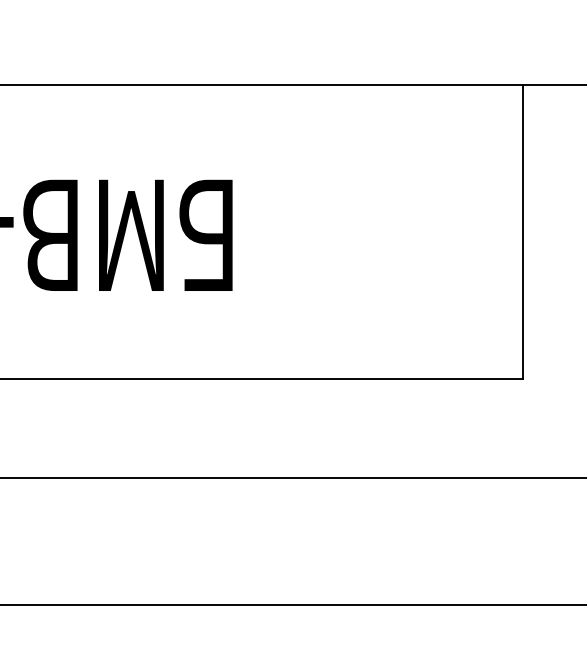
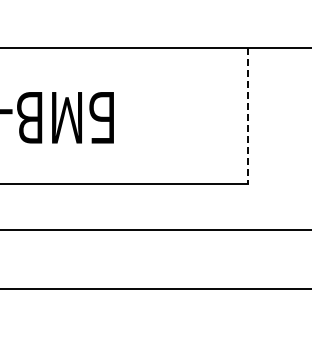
line: (523, 232) -> (248, 116), solid -> dashed

